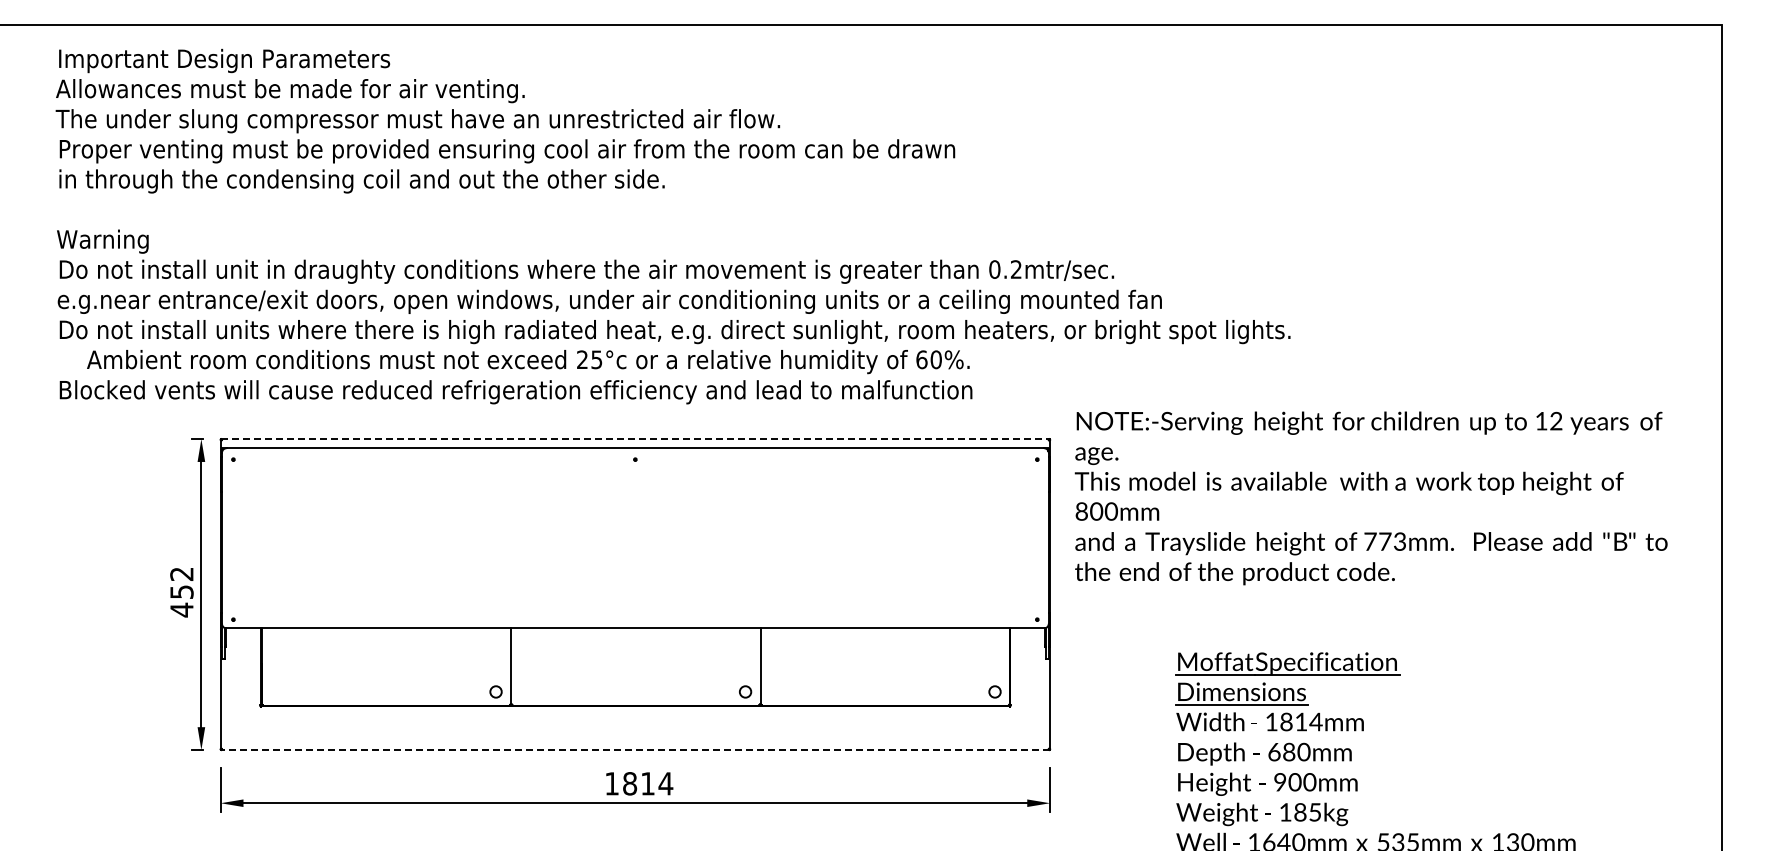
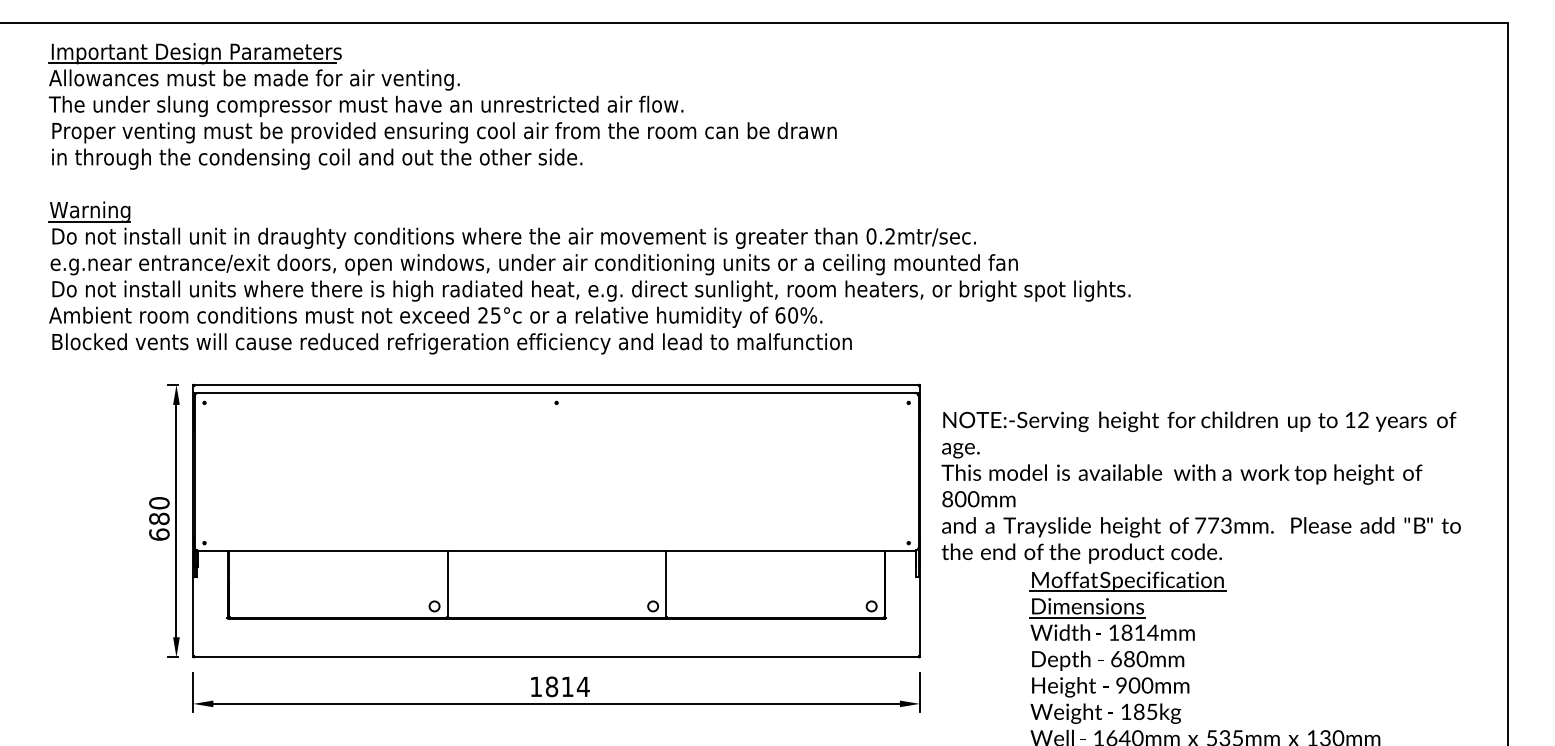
line: (219, 72) -> (192, 63), added
line: (101, 252) -> (88, 221), added
text: (528, 362) -> (435, 317), moved
line: (635, 439) -> (556, 385), dashed -> solid
text: (1370, 498) -> (1200, 487), moved
text: (181, 592) -> (159, 519), 452 -> 680
line: (634, 750) -> (555, 657), dashed -> solid

